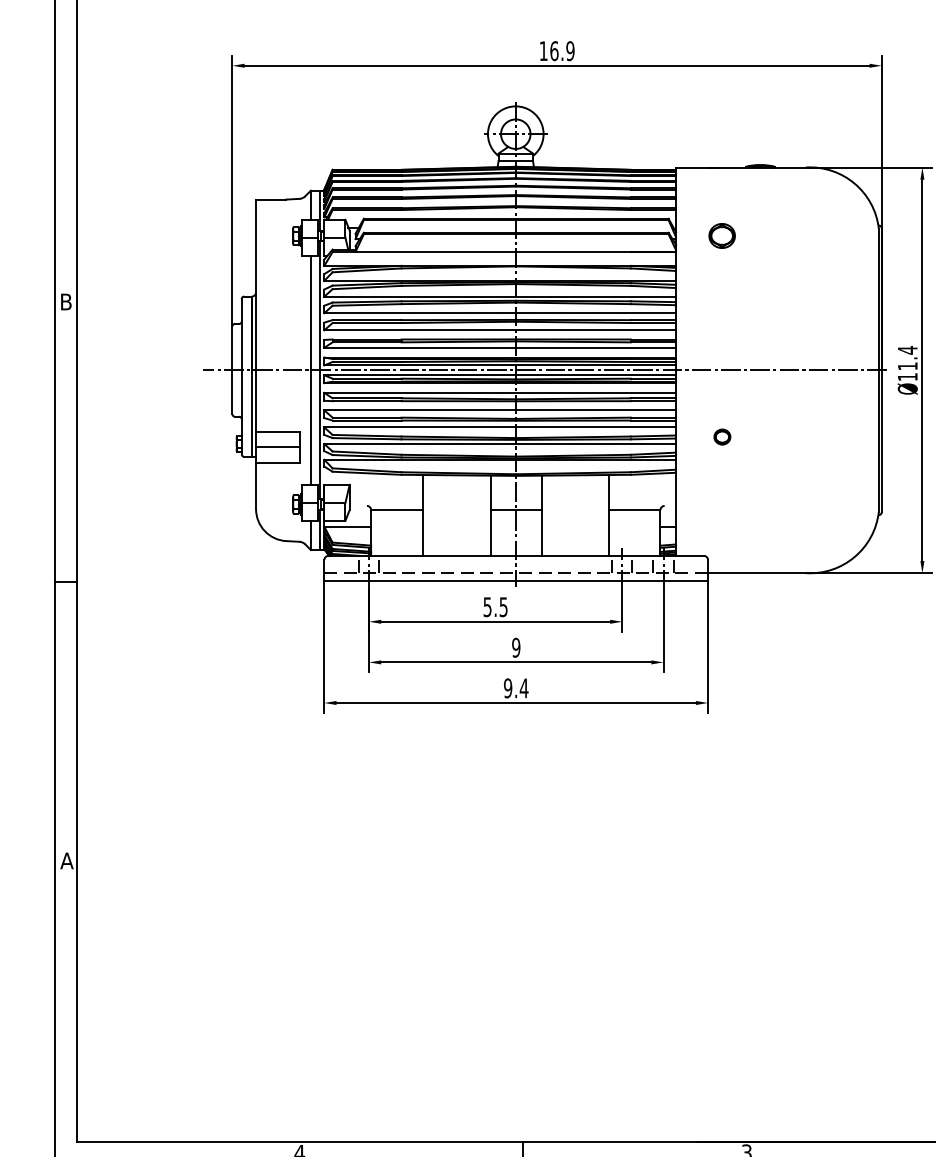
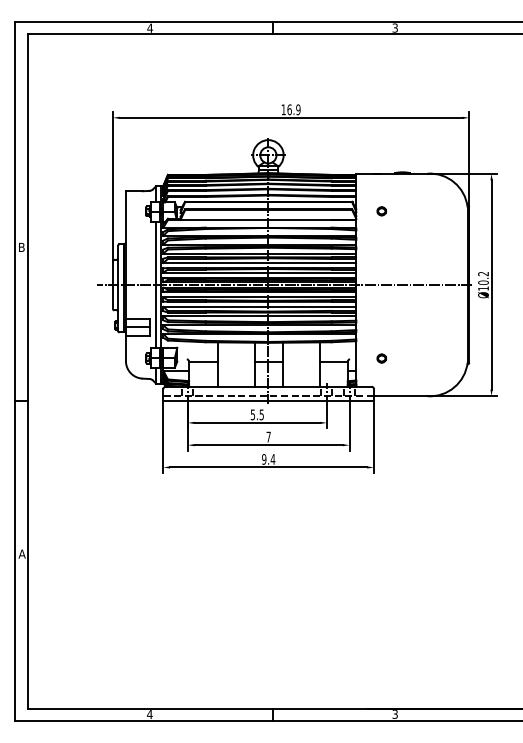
part: (721, 236) -> (381, 211), size x0.62
text: (907, 356) -> (483, 277), Ø11.4 -> Ø10.2
part: (721, 436) -> (381, 358), moved
text: (515, 646) -> (268, 436), 9 -> 7

